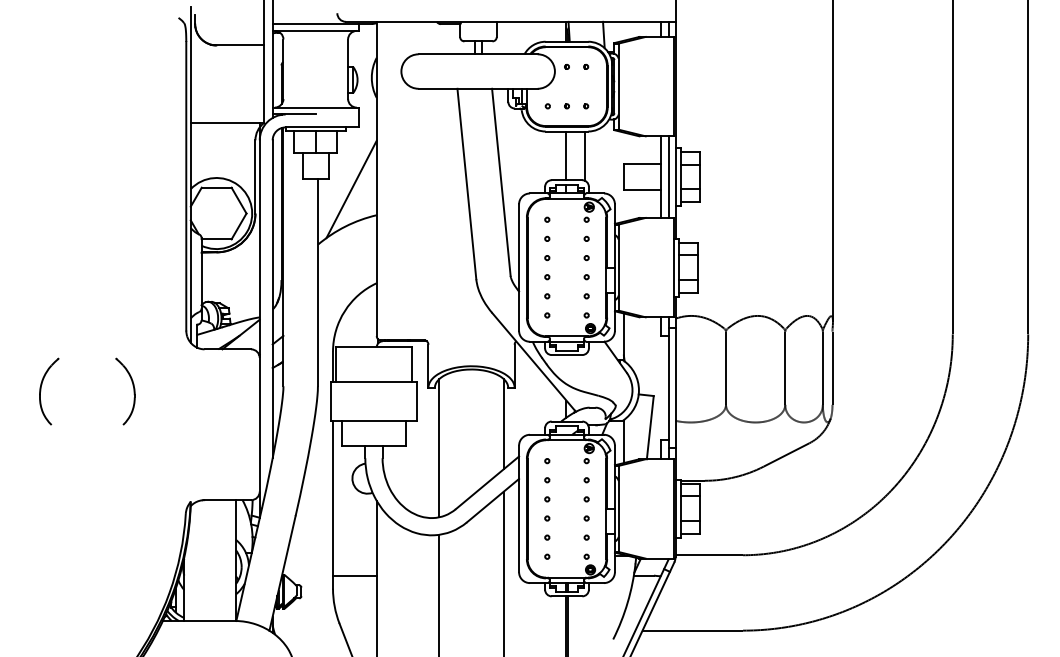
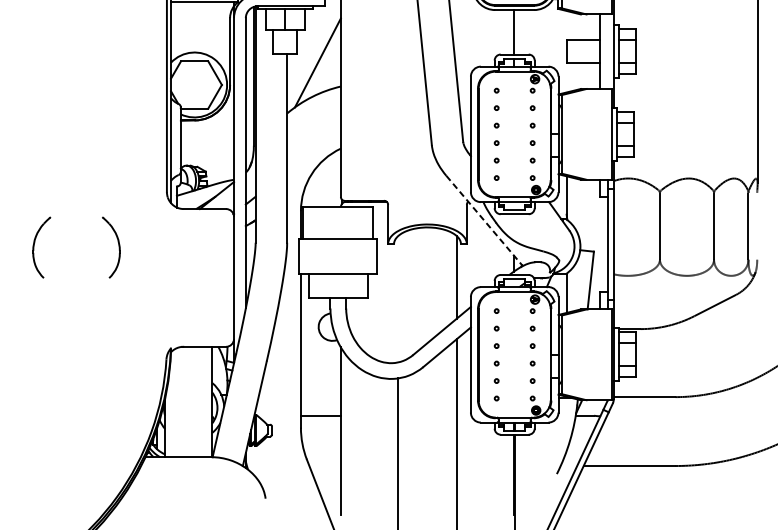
line: (585, 155) -> (531, 31), removed
line: (669, 176) -> (608, 51), removed
line: (534, 362) -> (484, 221), solid -> dashed
line: (832, 367) -> (757, 225), removed
line: (439, 448) -> (398, 299), removed

